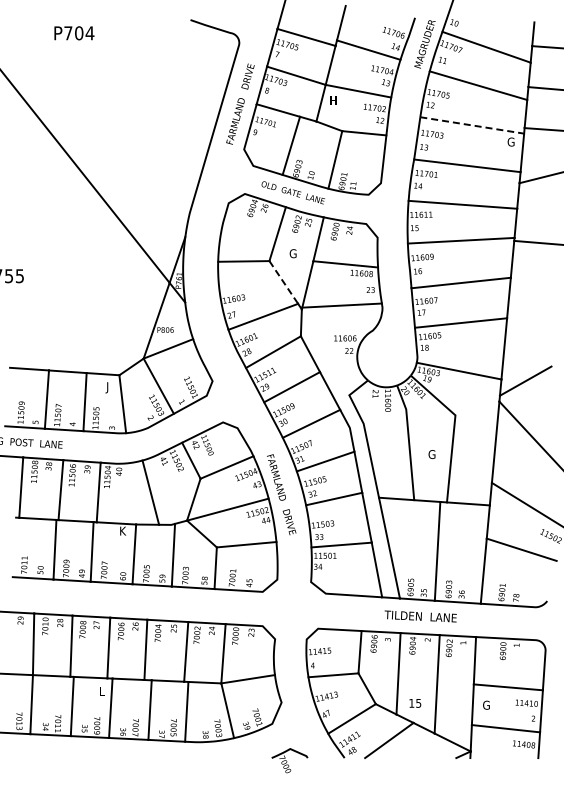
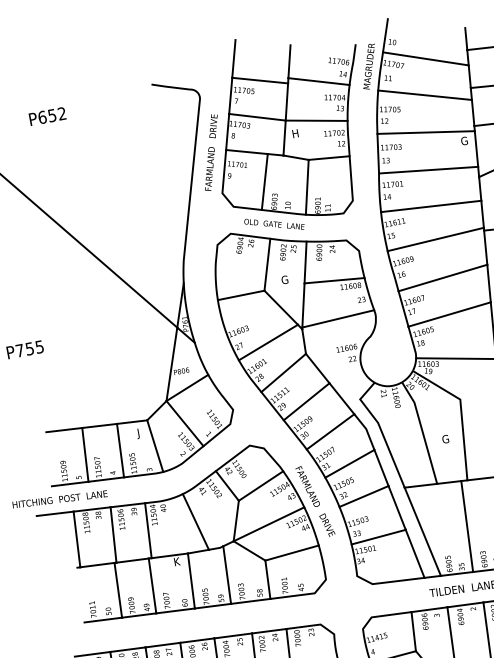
text: (79, 33) -> (52, 115), P704 -> P652
line: (472, 125) -> (426, 132), dashed -> solid
line: (283, 282) -> (280, 307), dashed -> solid

